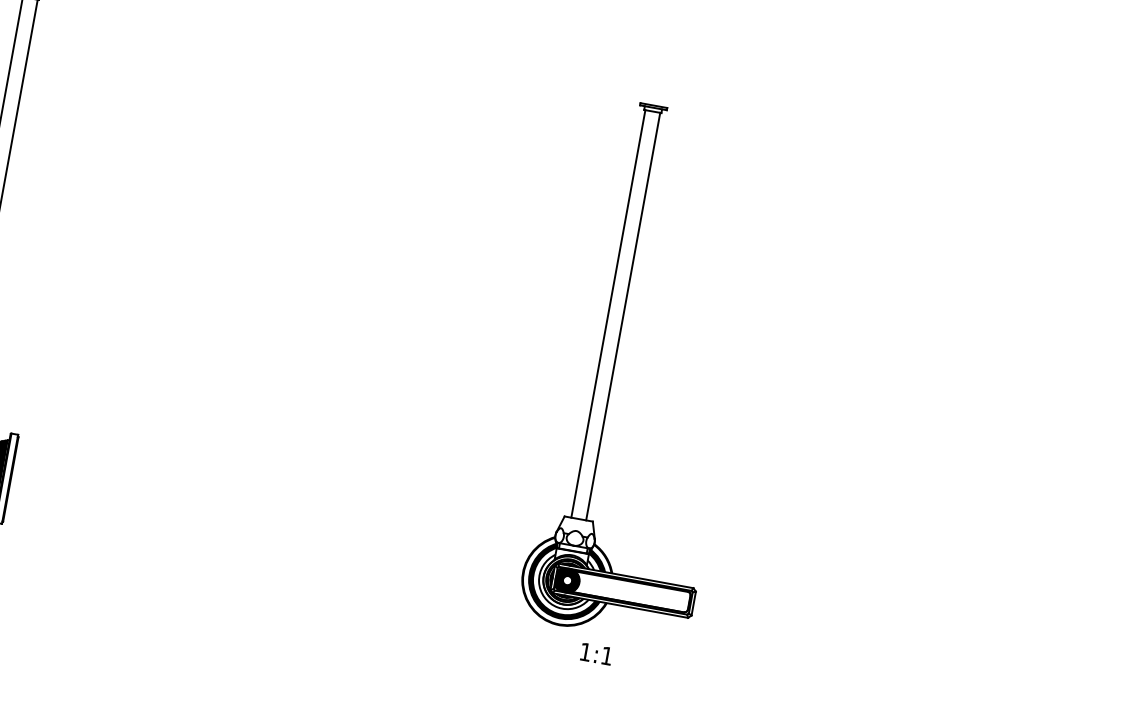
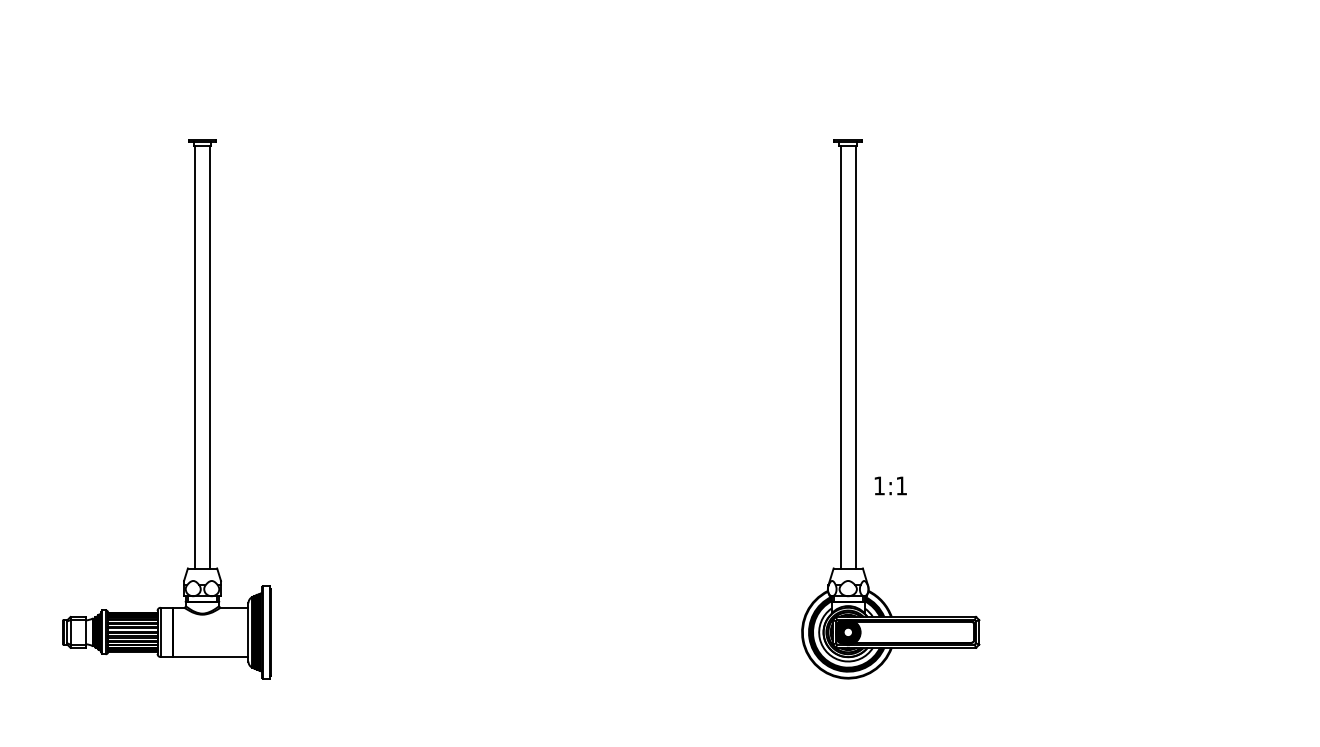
text: (596, 653) -> (890, 485), moved

